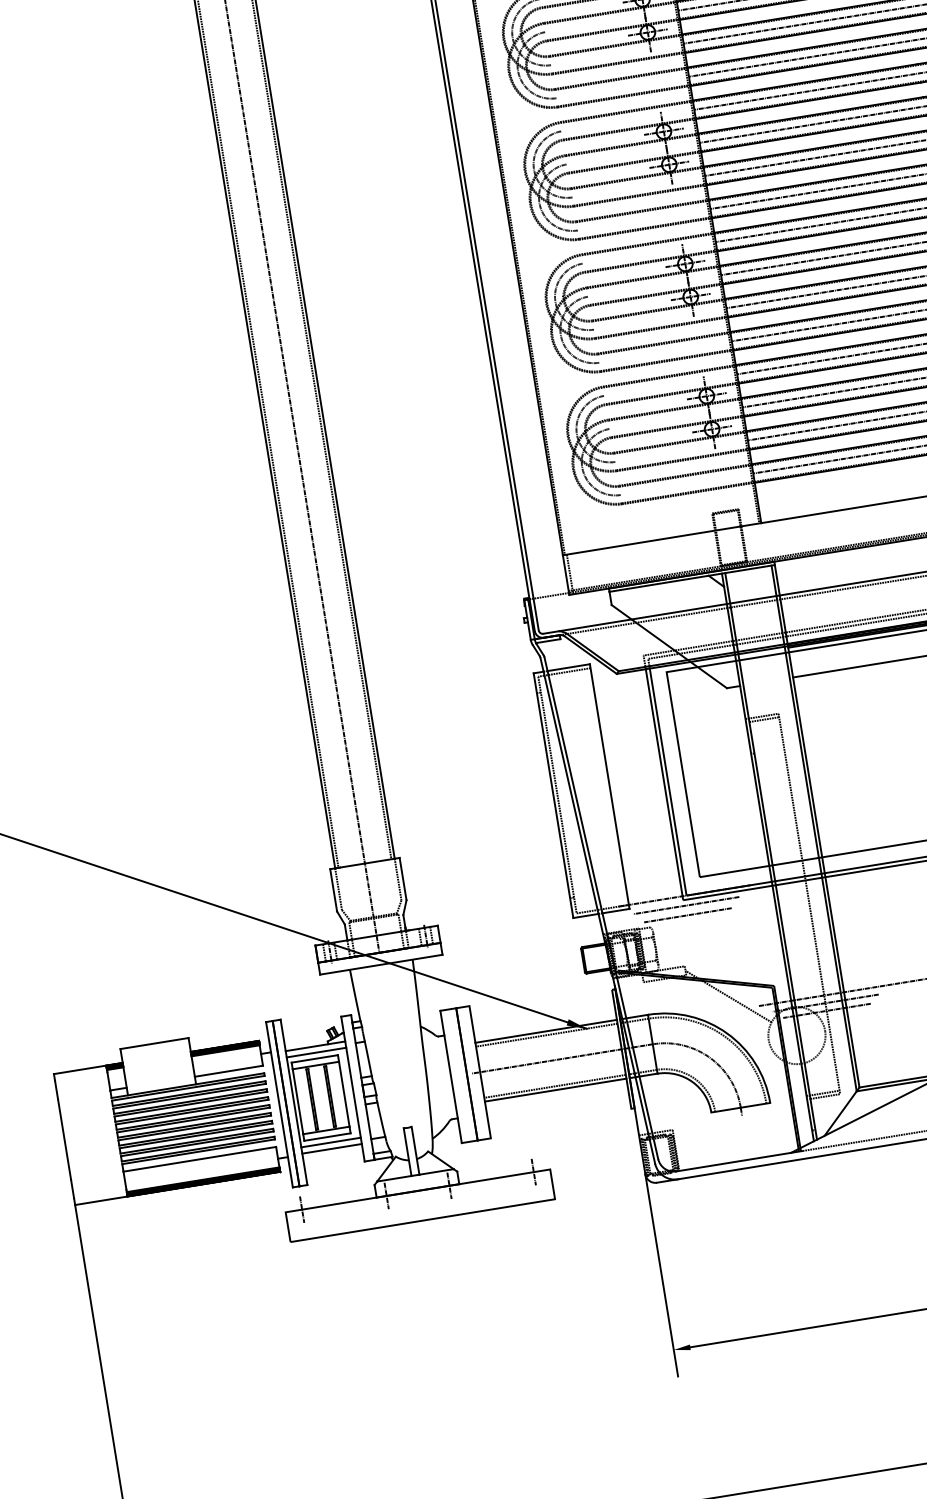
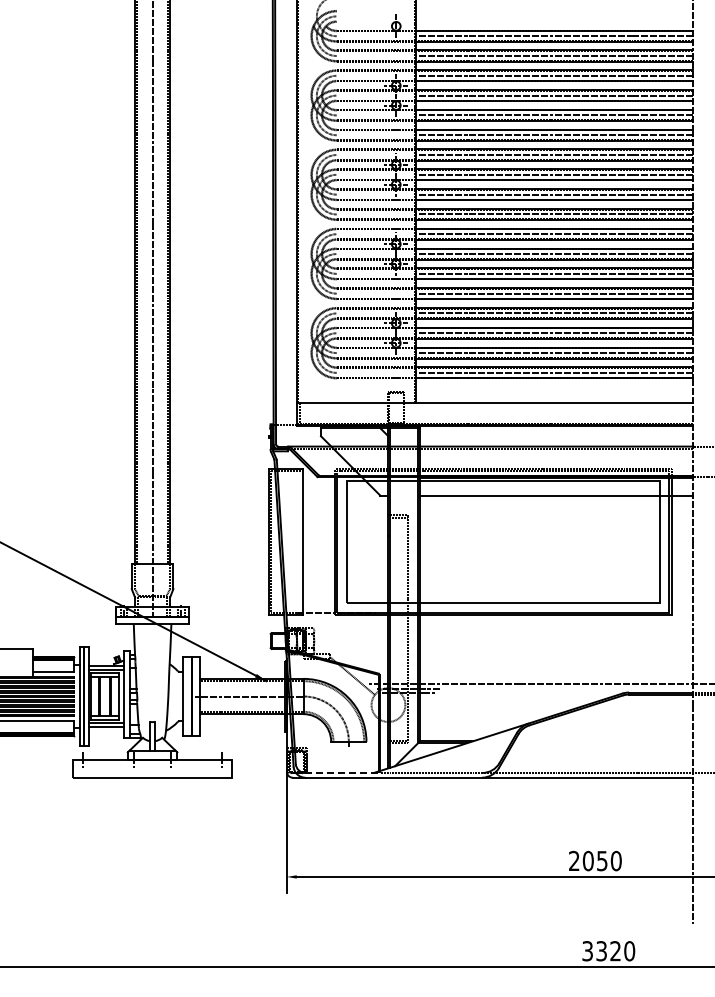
line: (685, 905) -> (335, 618), removed
line: (686, 915) -> (335, 624), removed
line: (738, 1160) -> (342, 772), solid -> dashed

